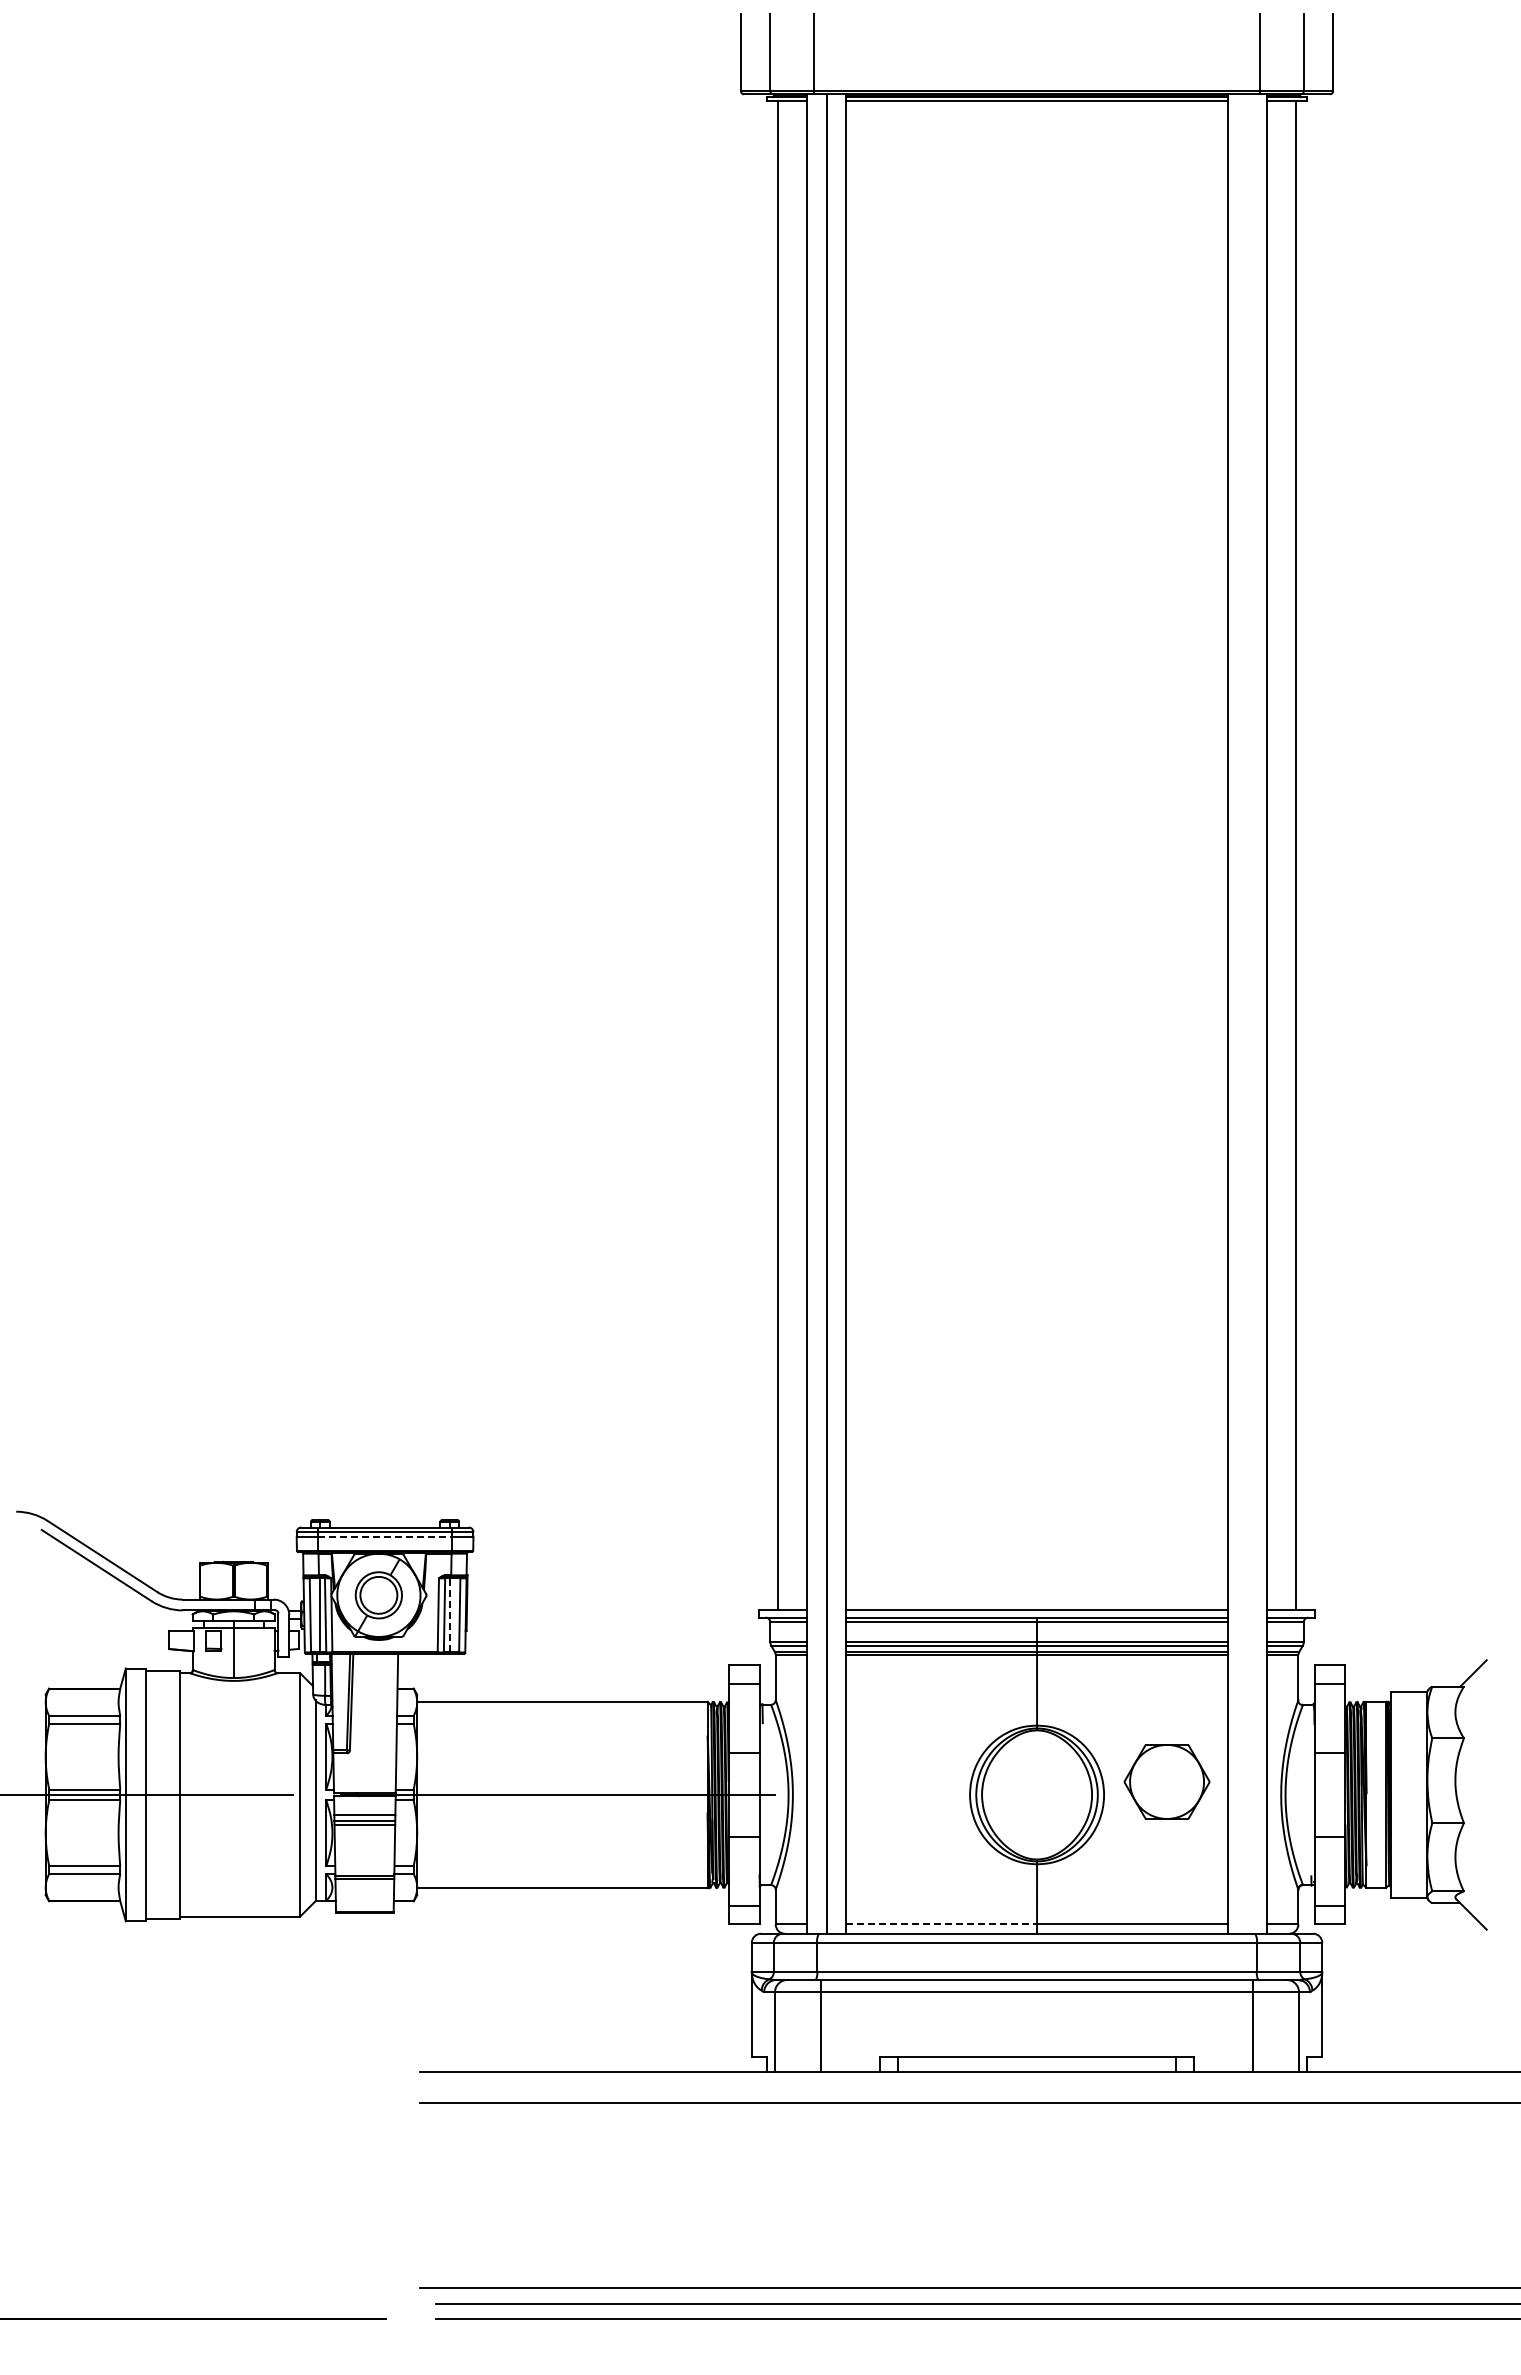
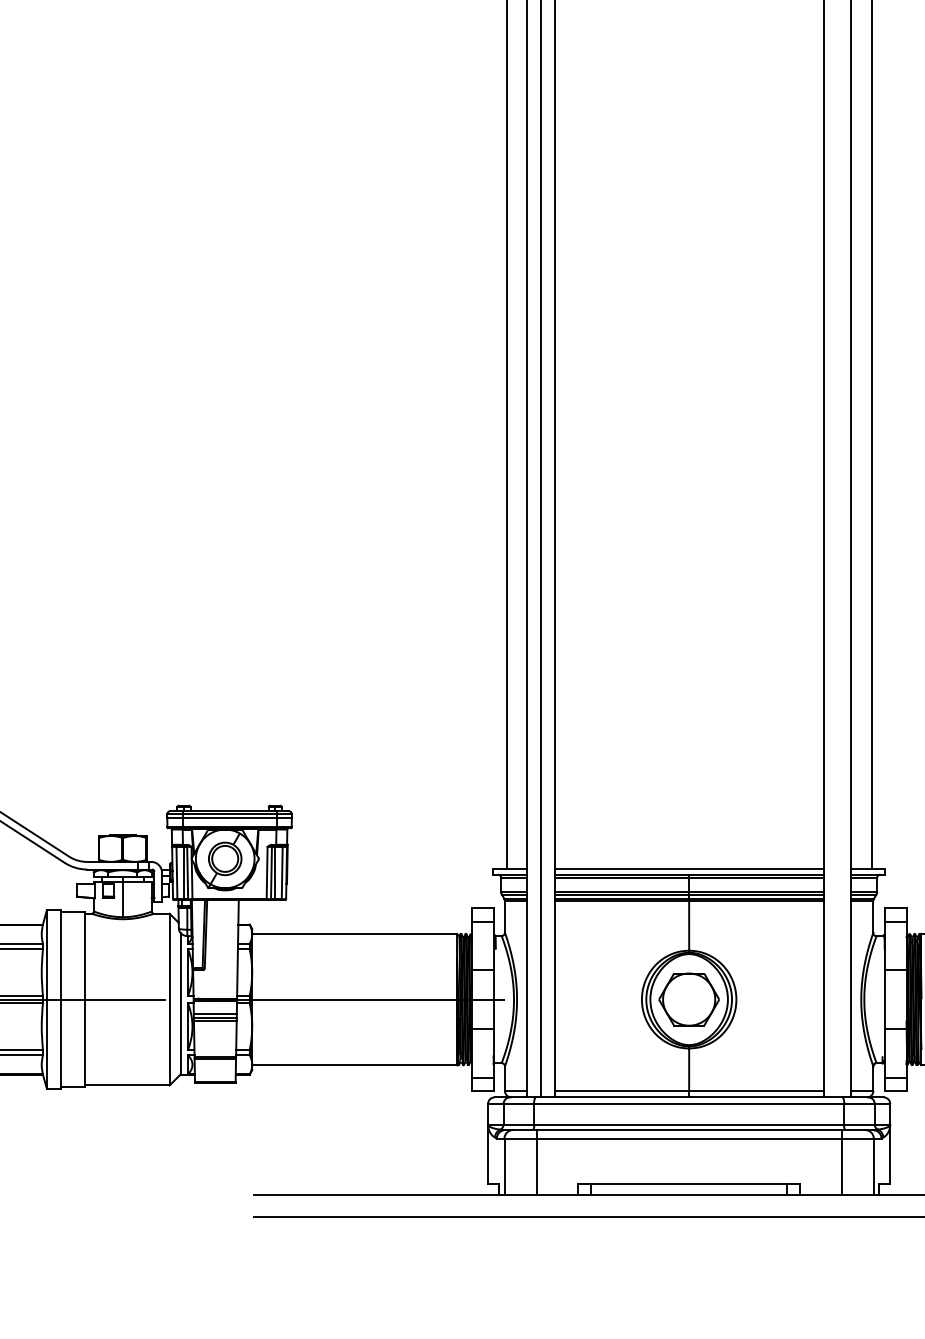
line: (385, 1536) -> (229, 817), dashed -> solid
line: (449, 1614) -> (274, 872), dashed -> solid
part: (1166, 1781) -> (688, 999), moved
line: (941, 1924) -> (621, 1090), dashed -> solid

